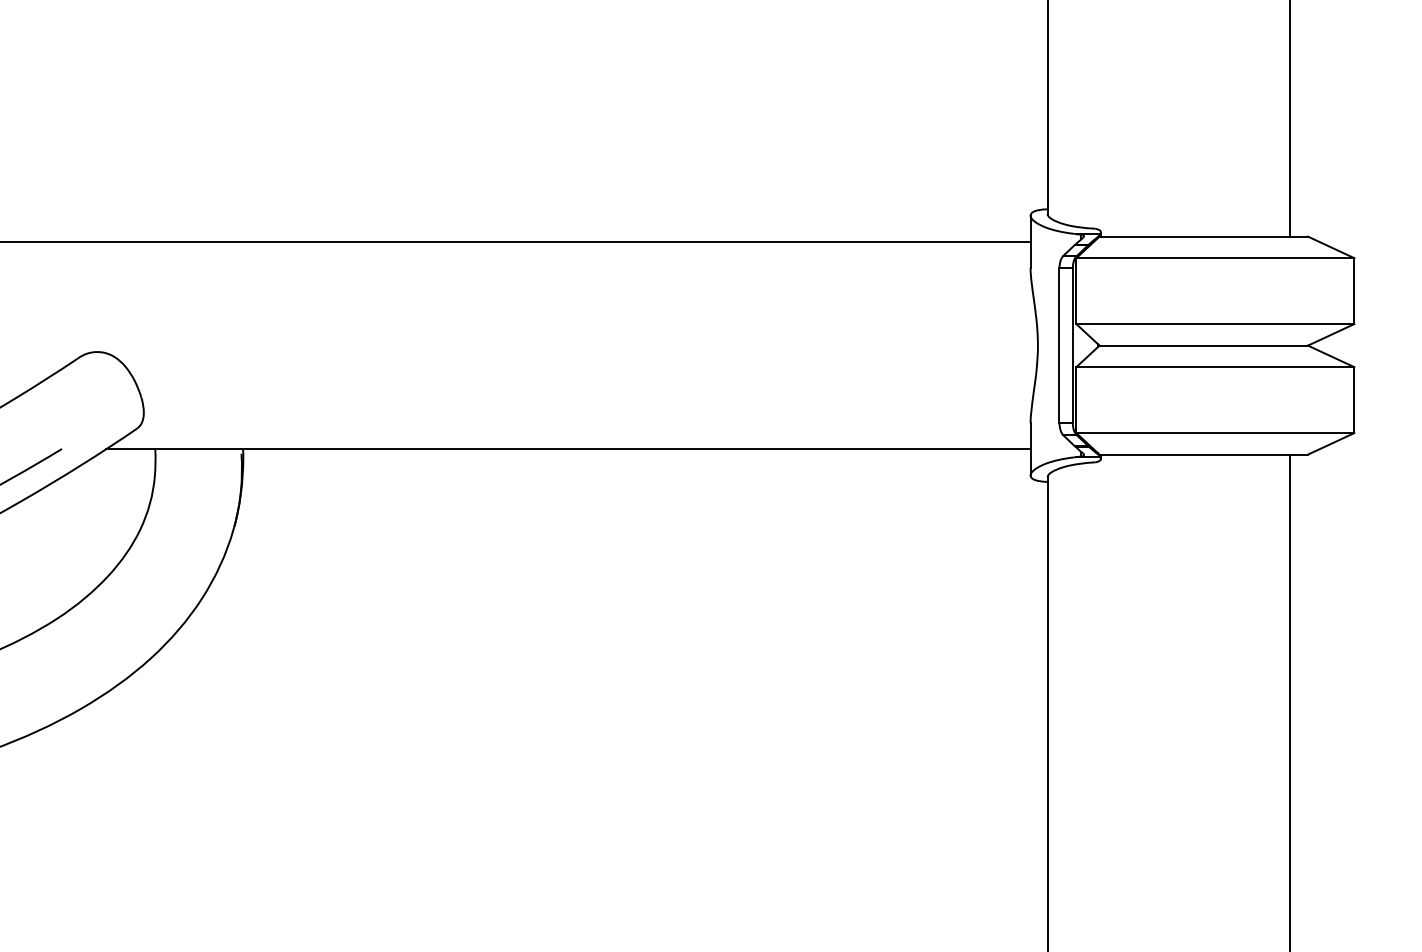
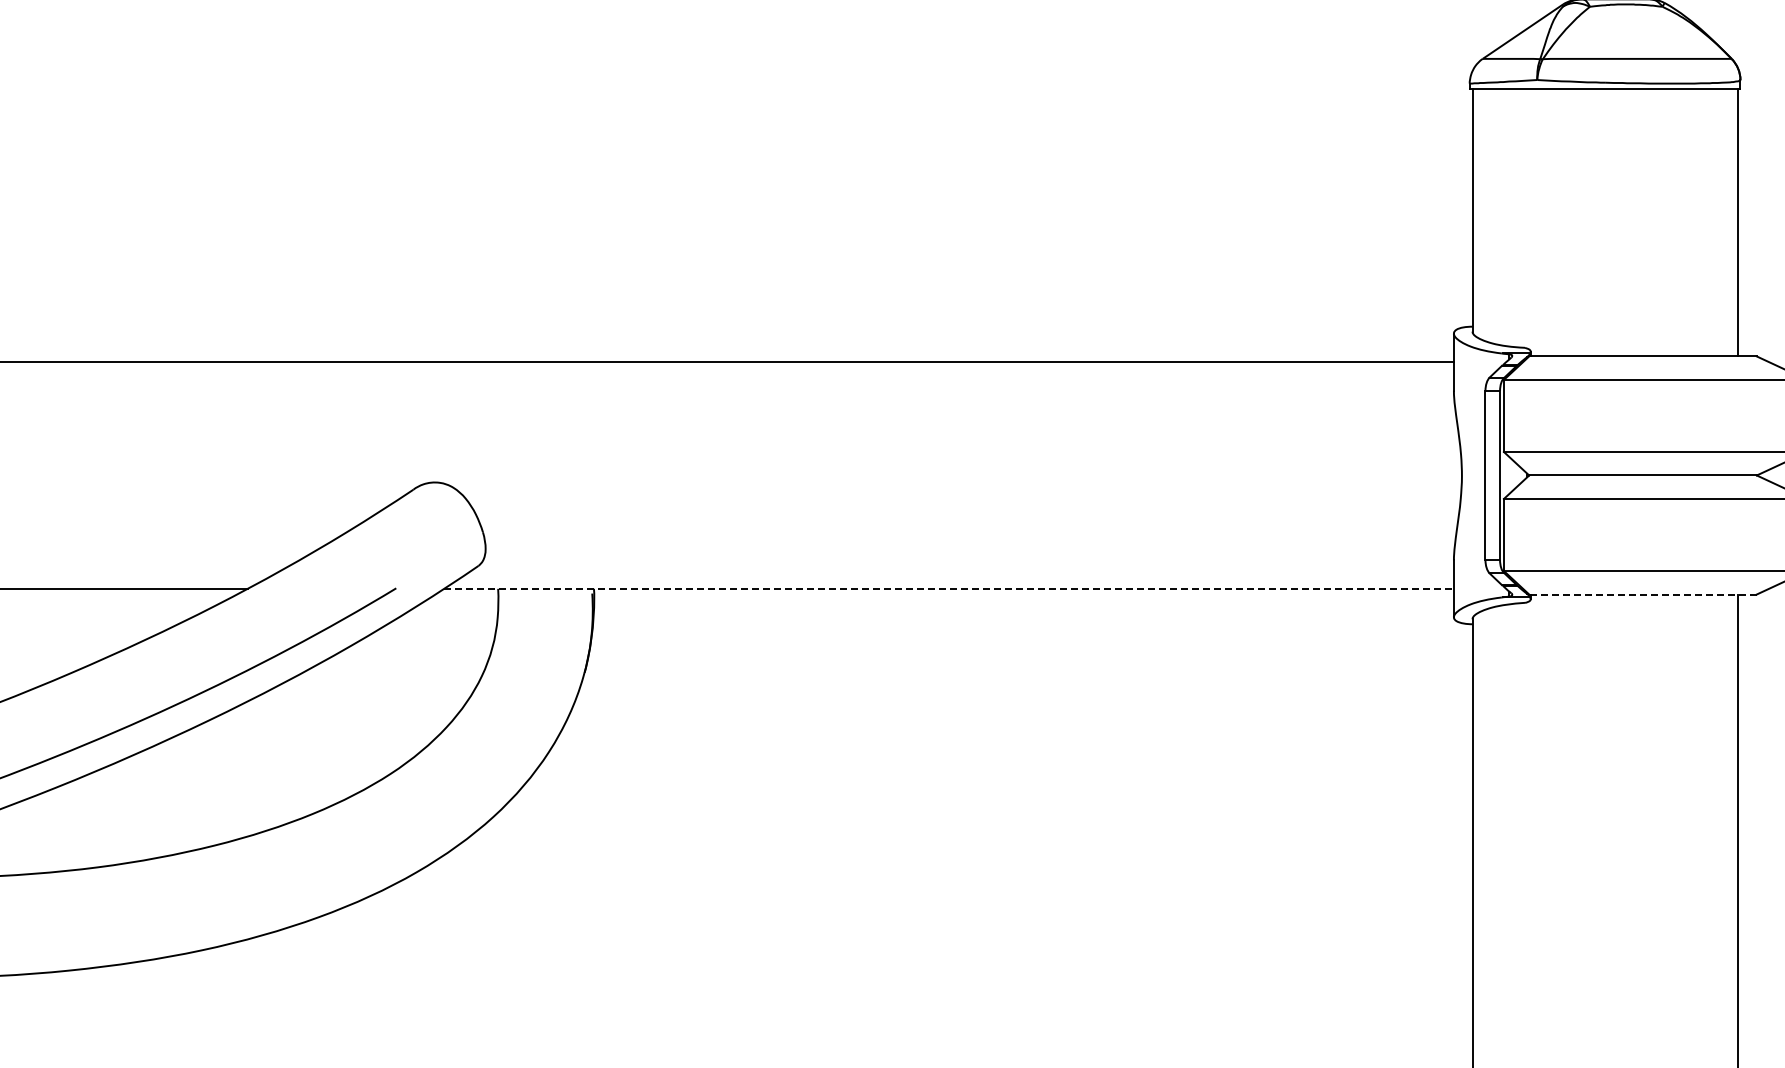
line: (567, 449) -> (948, 588), solid -> dashed
line: (1204, 454) -> (1643, 594), solid -> dashed

